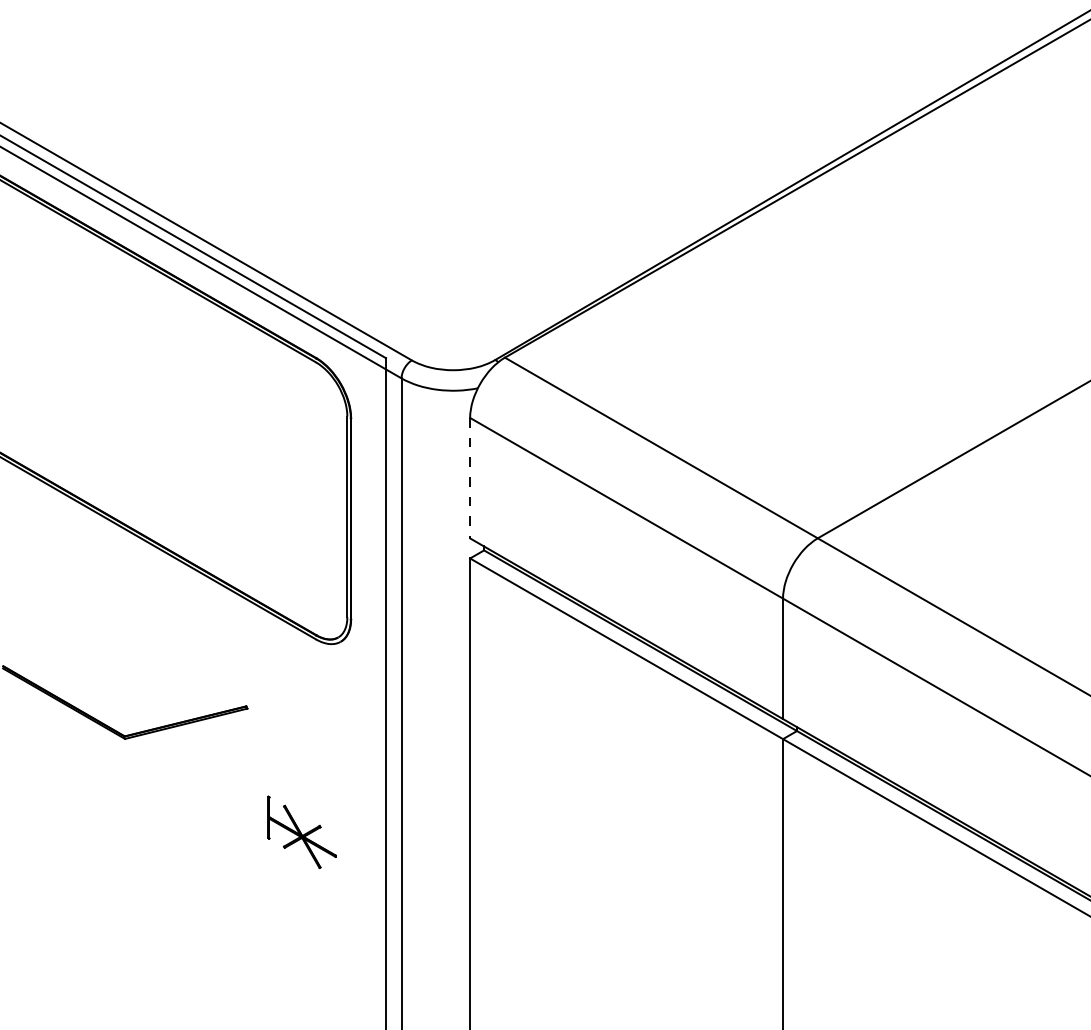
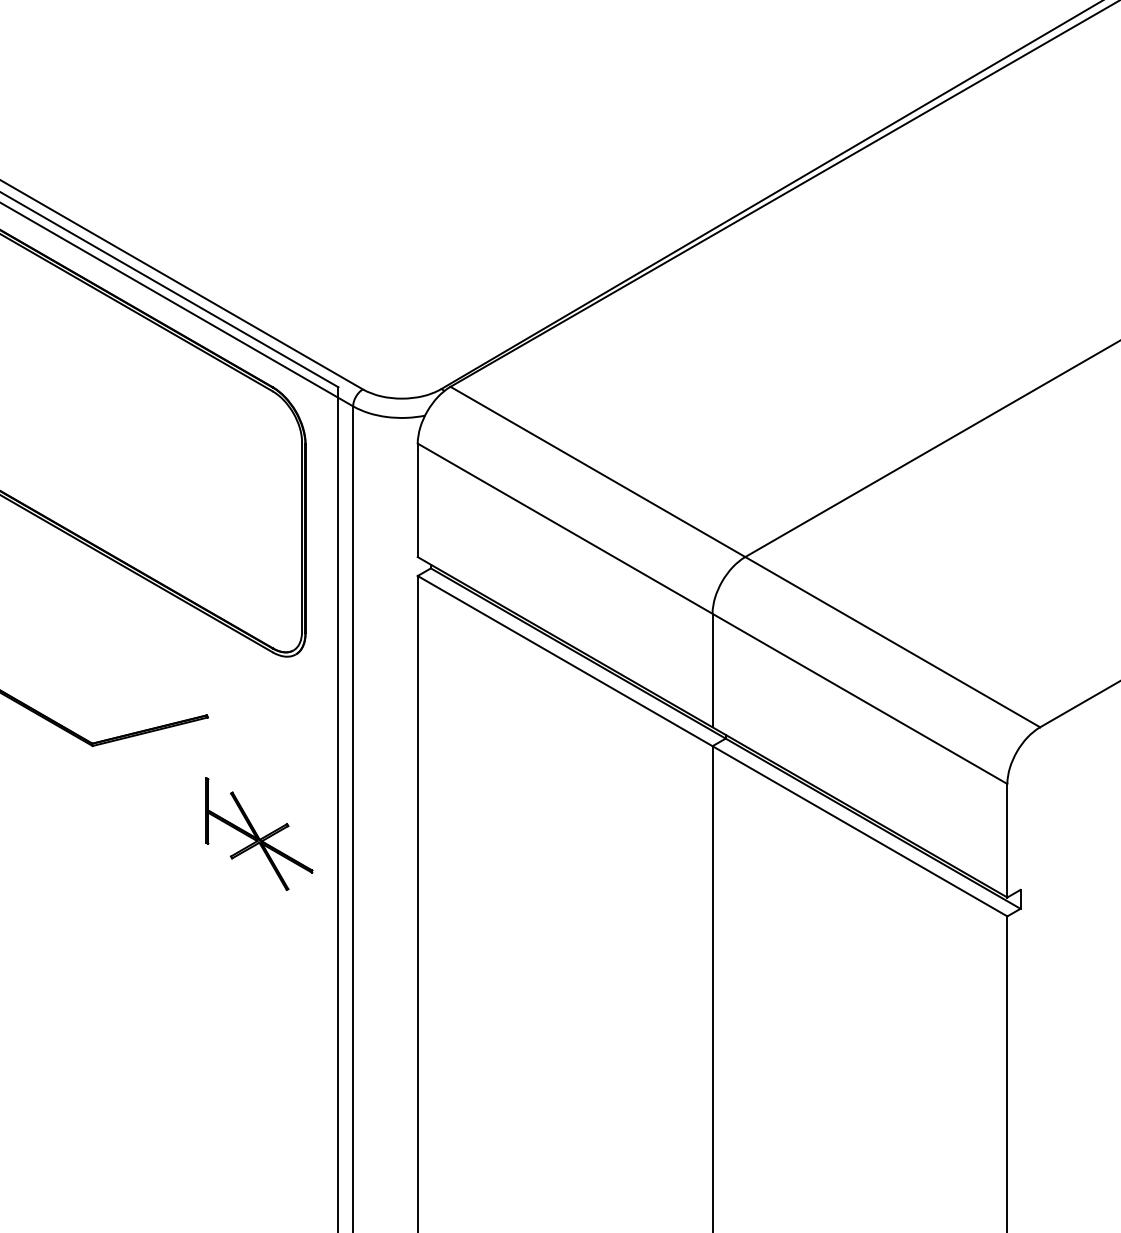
line: (469, 478) -> (417, 500), dashed -> solid
part: (302, 831) -> (259, 833), size x1.67

